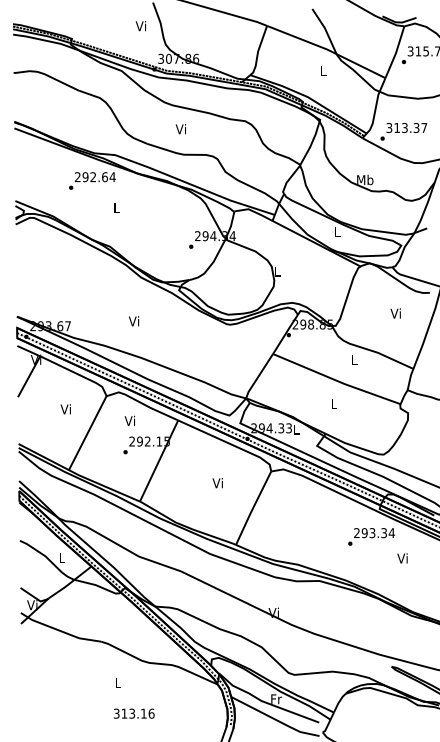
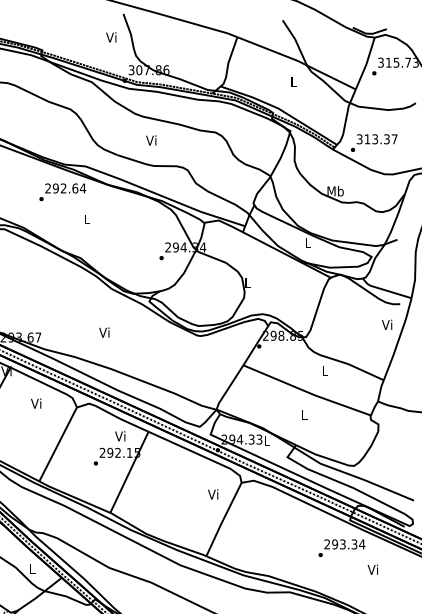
text: (395, 313) -> (386, 324), moved
text: (65, 409) -> (35, 403), moved
text: (129, 420) -> (119, 435), moved
text: (217, 483) -> (212, 494), moved

